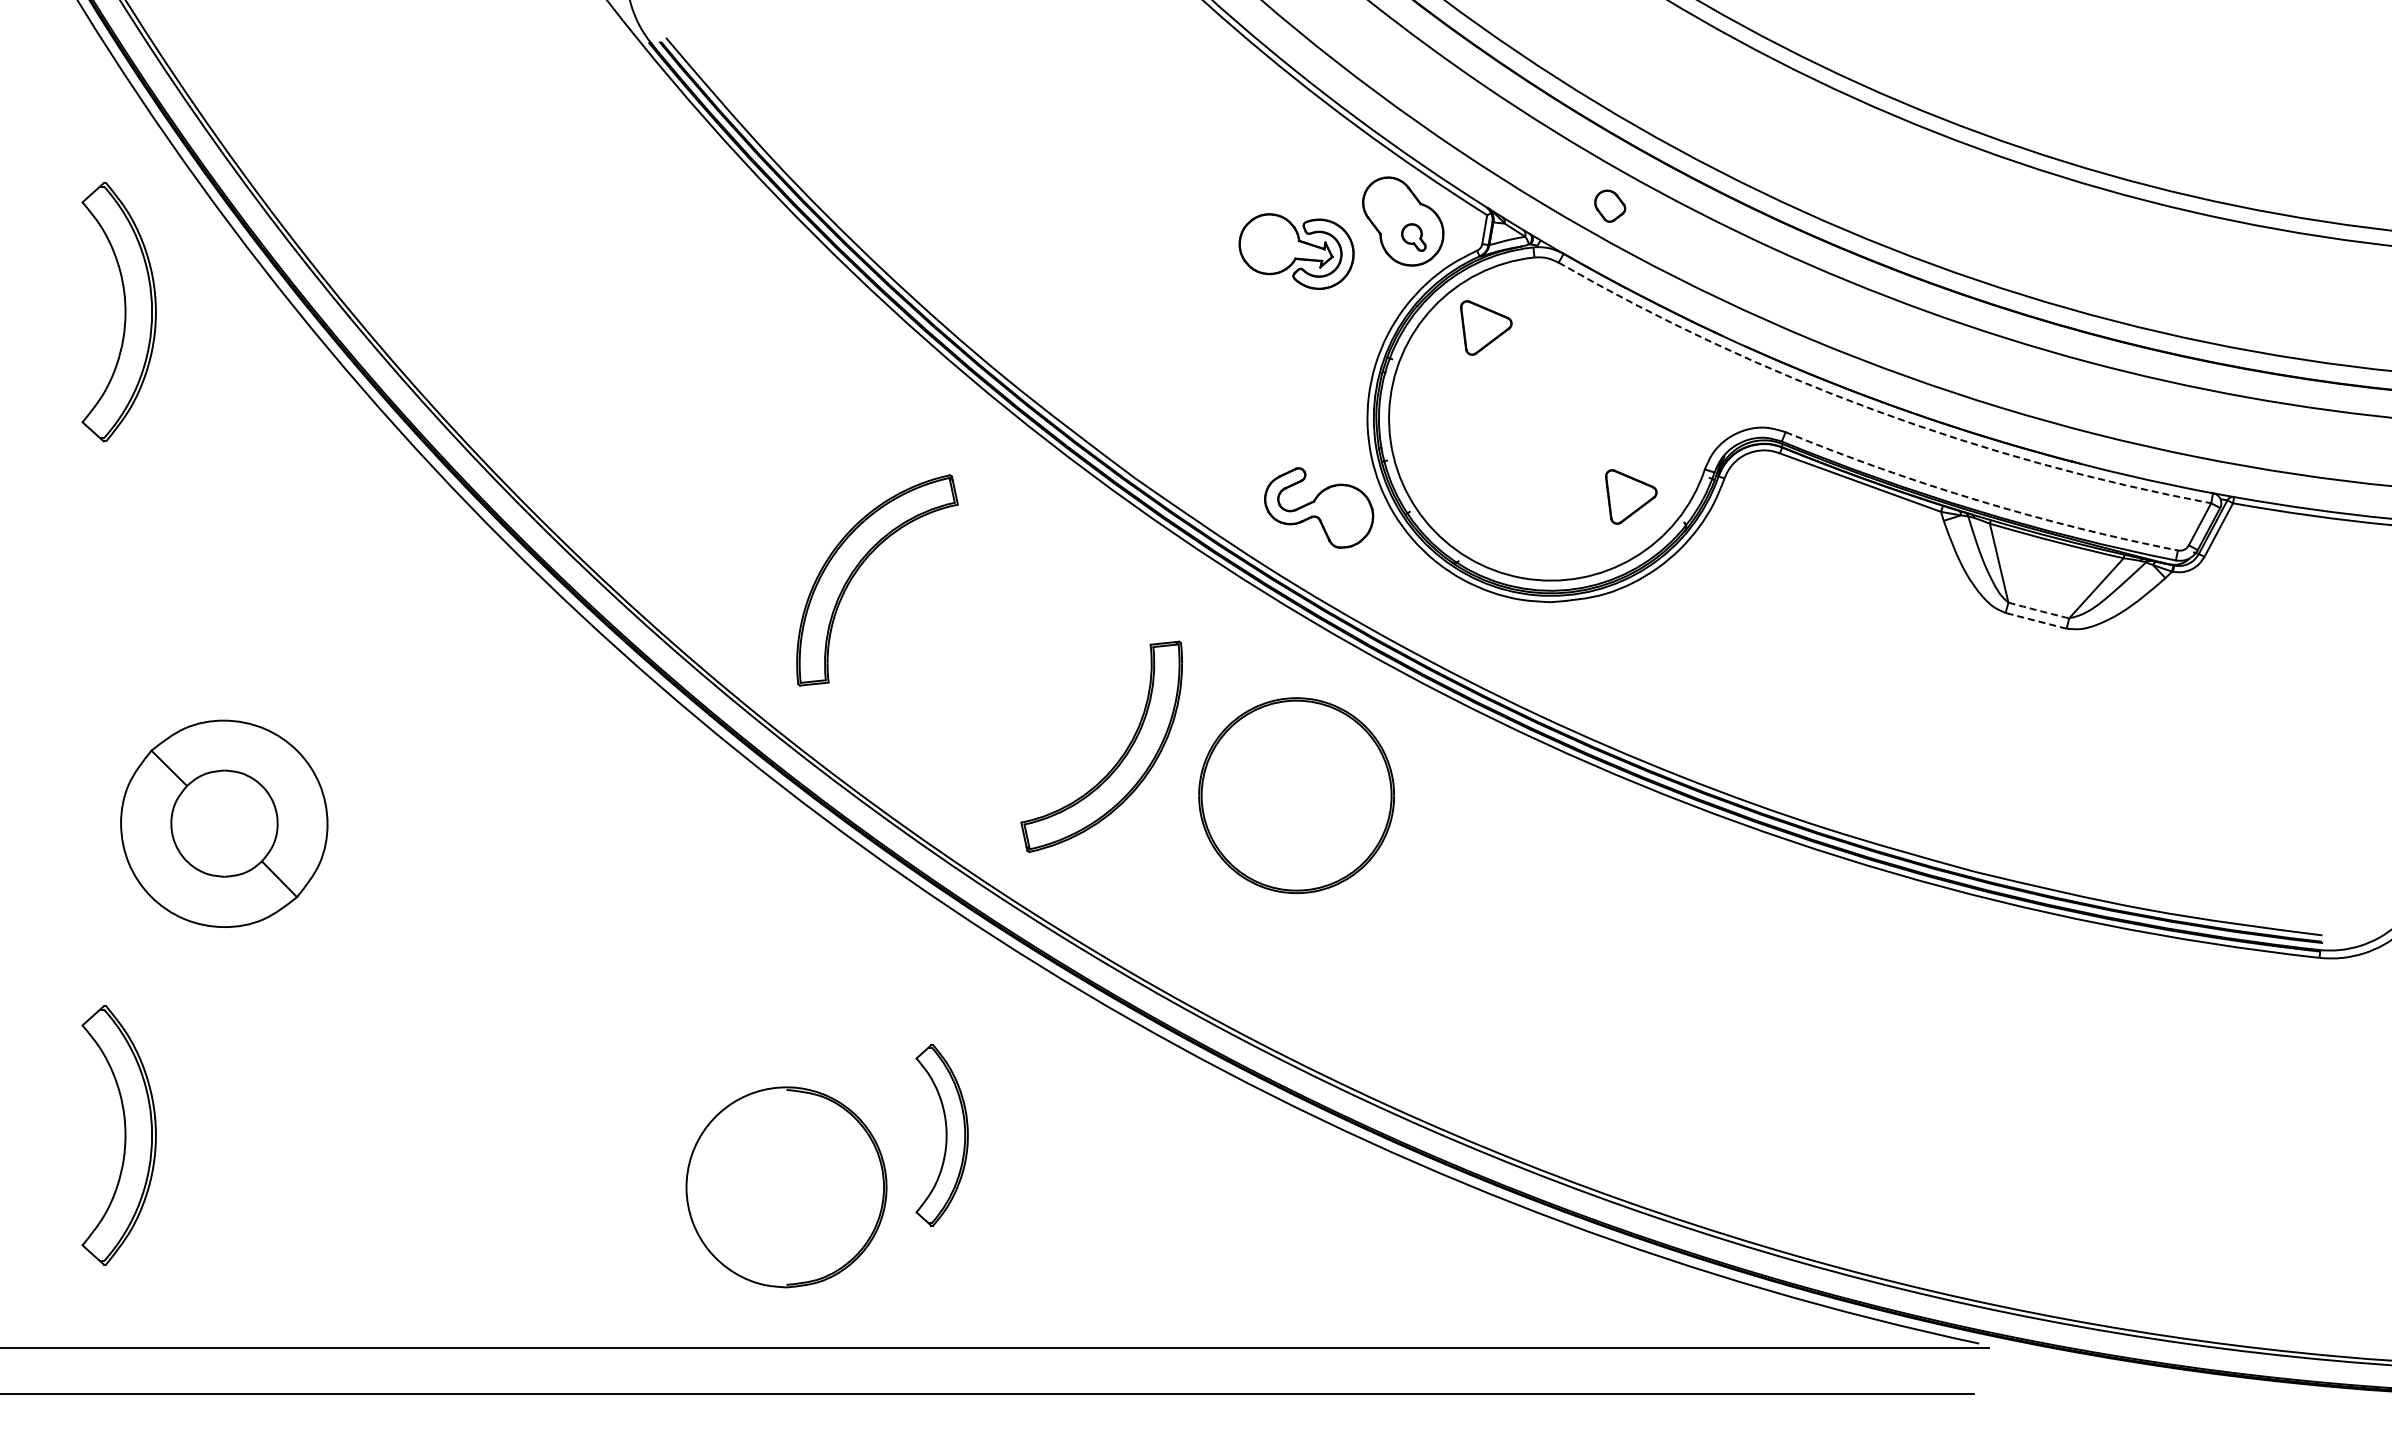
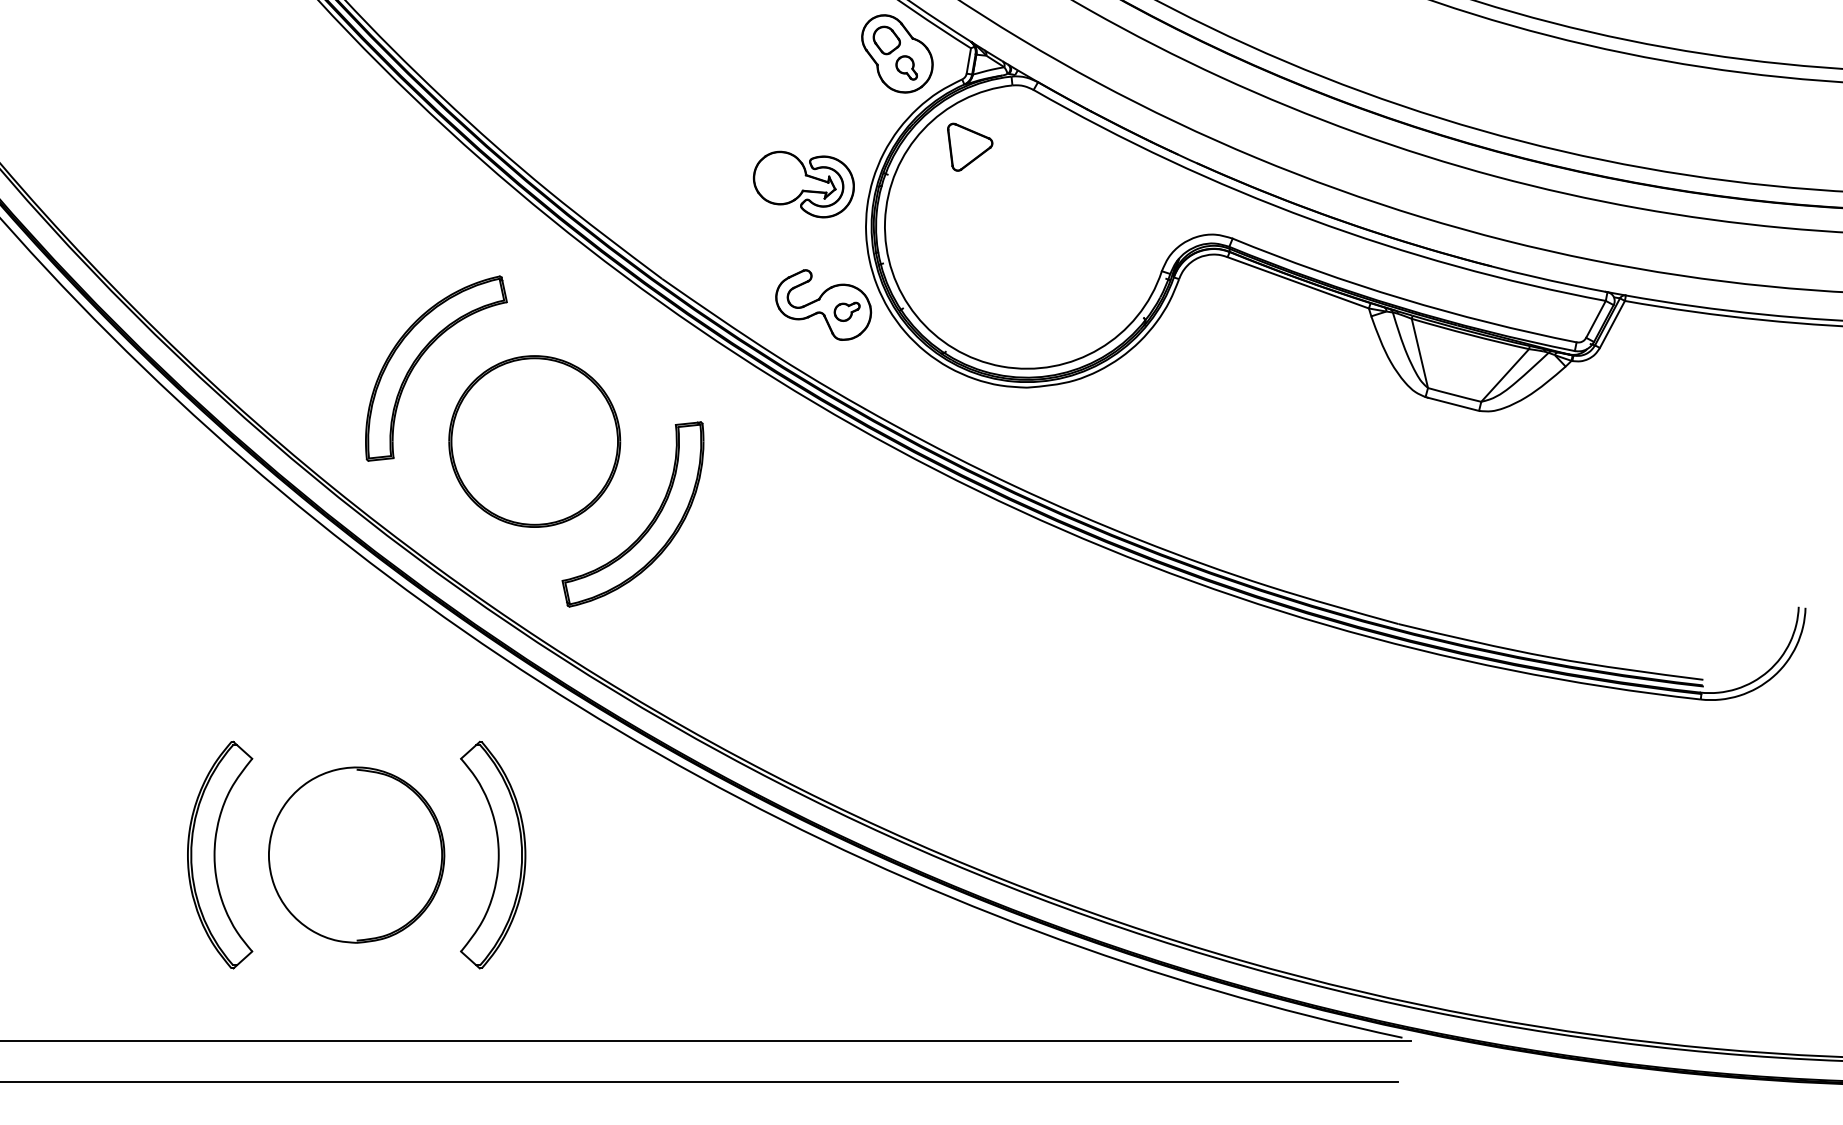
part: (1610, 205) -> (887, 39), moved
part: (1296, 251) -> (803, 184), moved
arc: (1874, 410) -> (1310, 219), dashed -> solid
part: (1631, 496) -> (1097, 294), removed
arc: (1978, 500) -> (1401, 298), dashed -> solid
part: (1345, 515) -> (846, 311), added
arc: (2038, 610) -> (1454, 394), dashed -> solid
line: (2036, 621) -> (1452, 404), dashed -> solid
part: (1296, 795) -> (534, 441), moved
part: (630, 1135) -> (219, 855), added
part: (941, 1135) -> (492, 855), size x1.43
part: (786, 1187) -> (356, 855), moved

